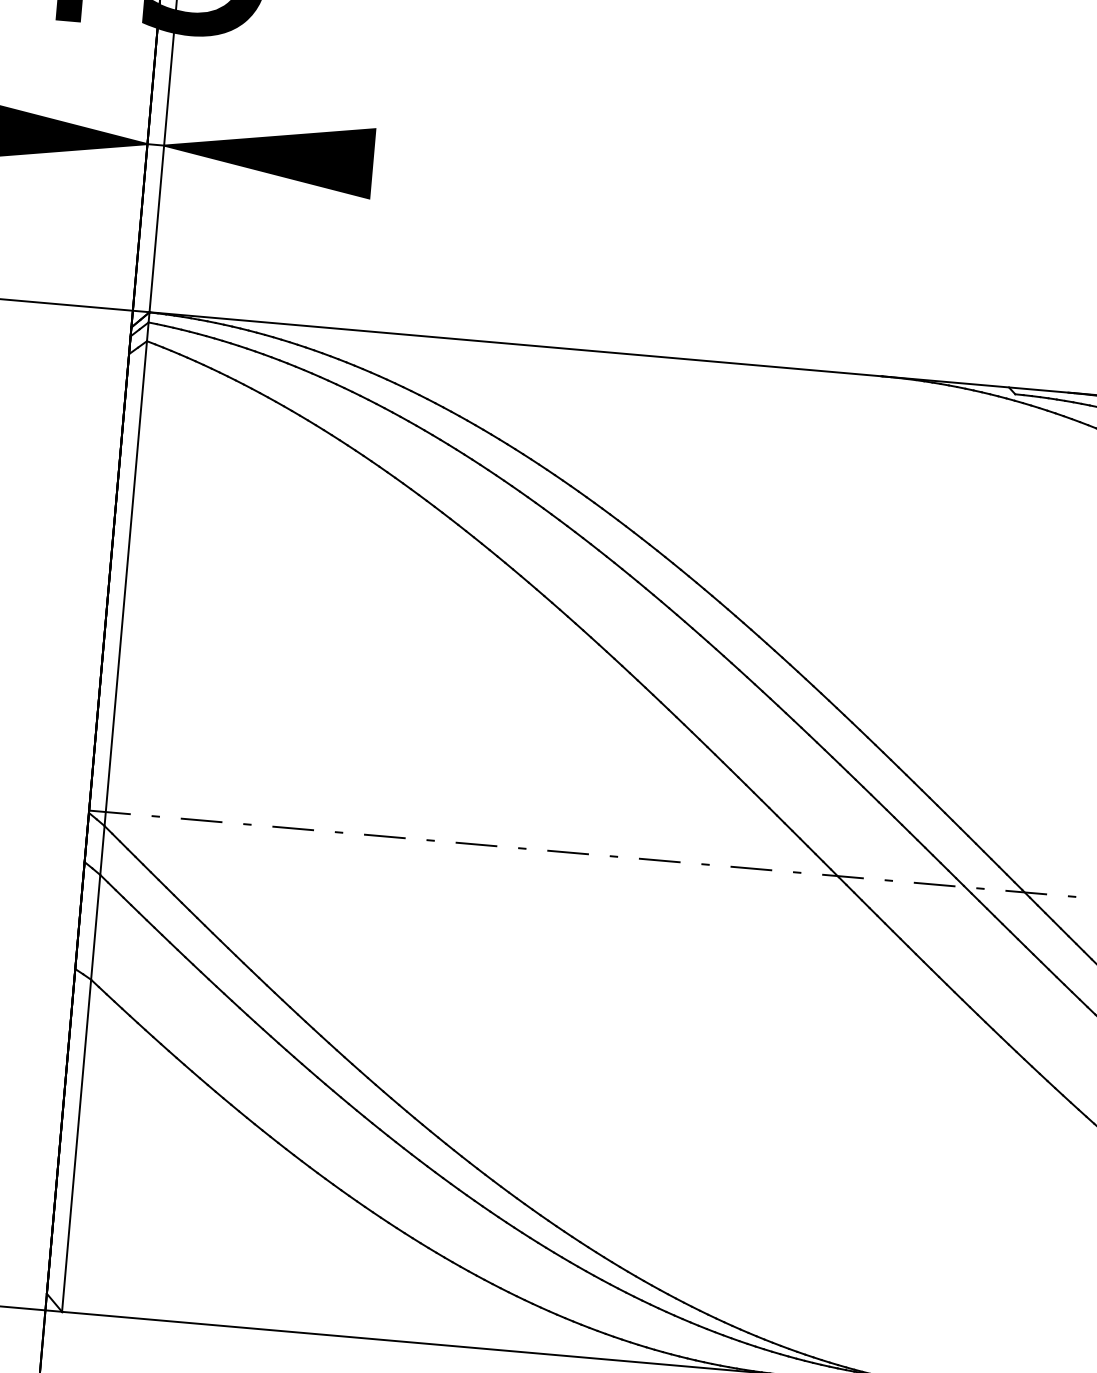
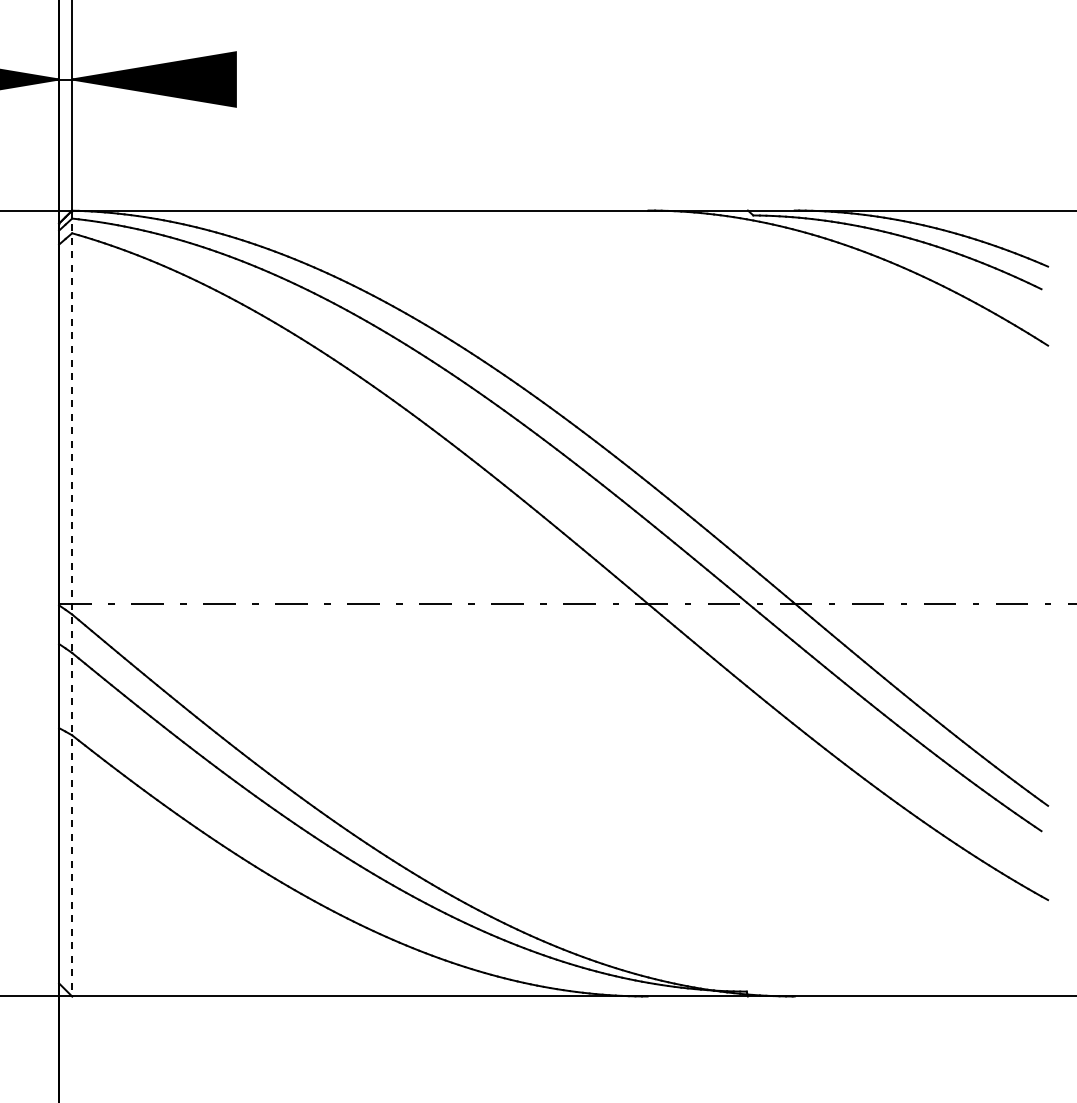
line: (106, 812) -> (72, 603), solid -> dashed

